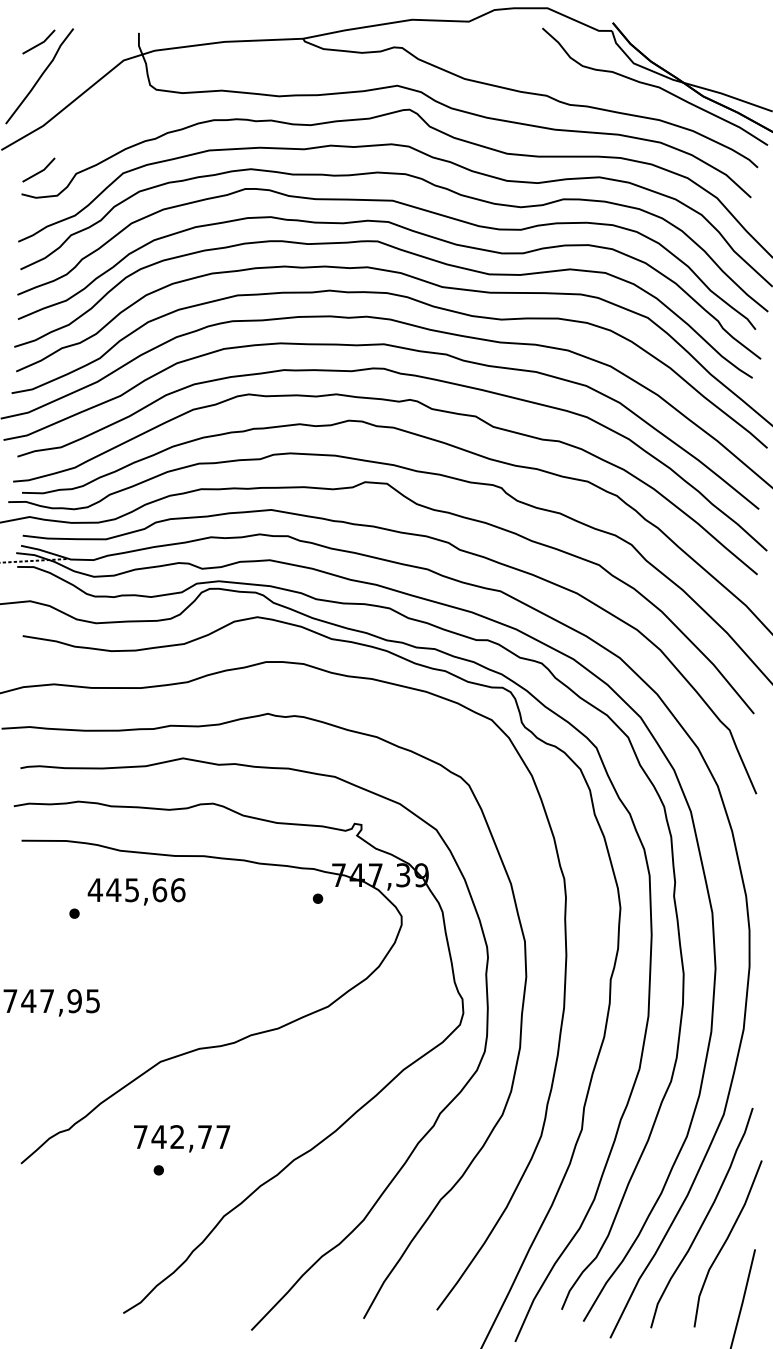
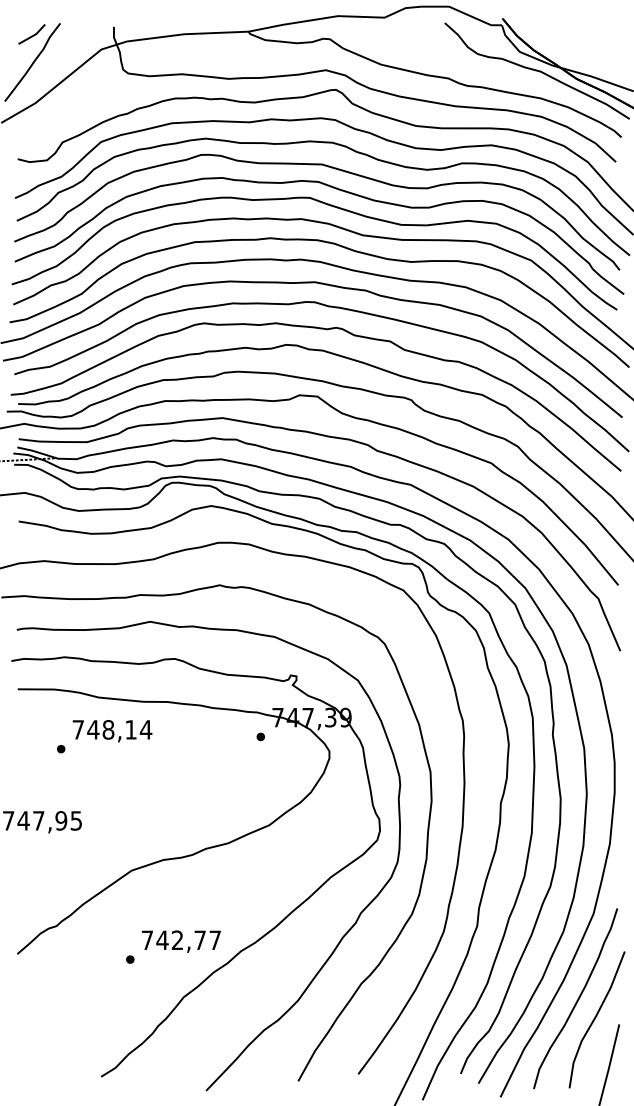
line: (38, 171) -> (31, 140), removed
text: (137, 889) -> (112, 729), 445,66 -> 748,14
text: (182, 1138) -> (181, 941), moved

